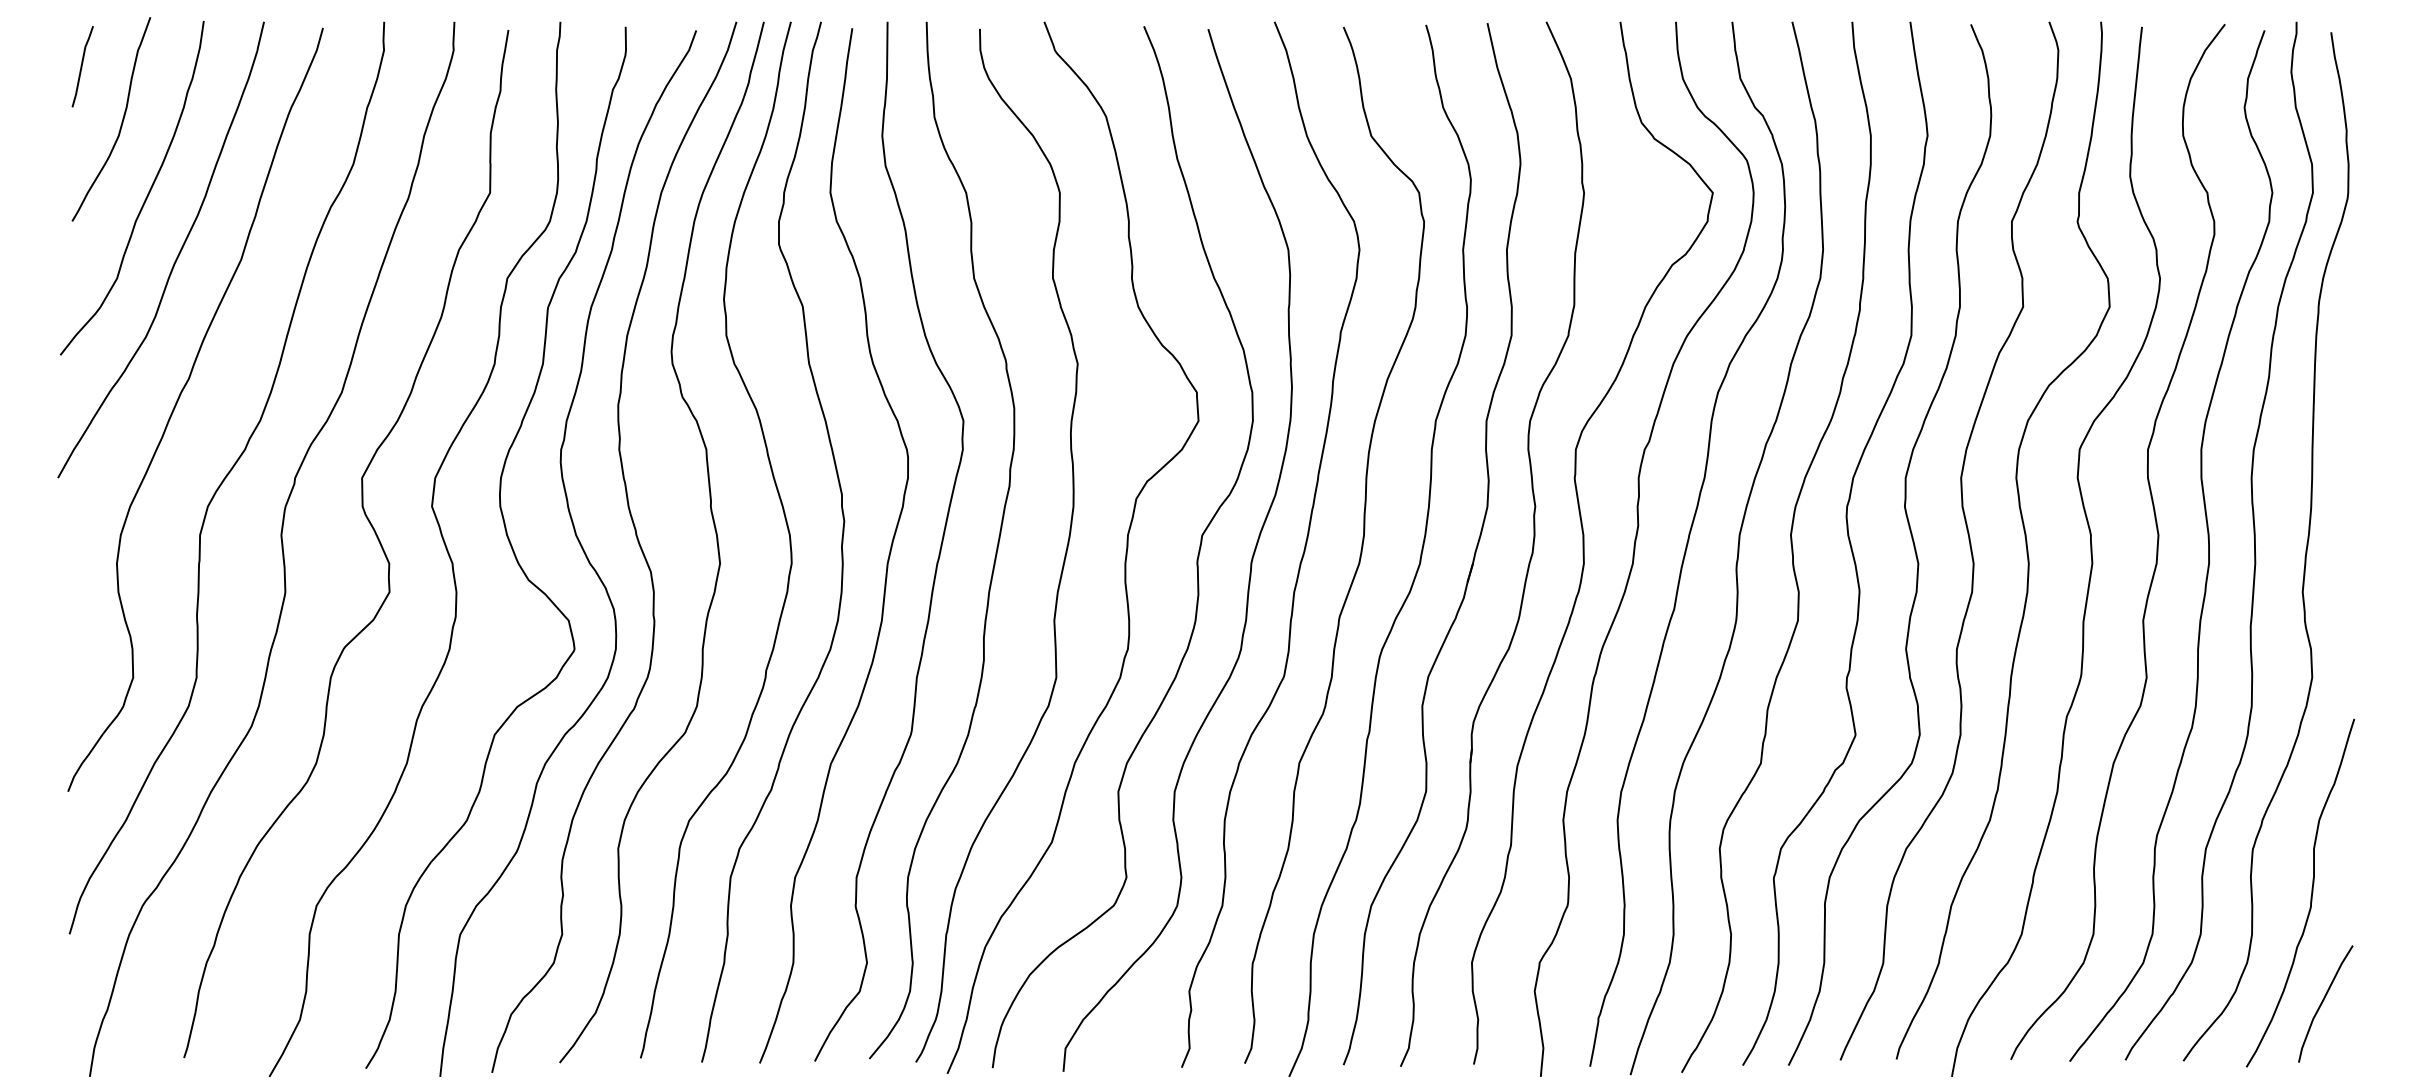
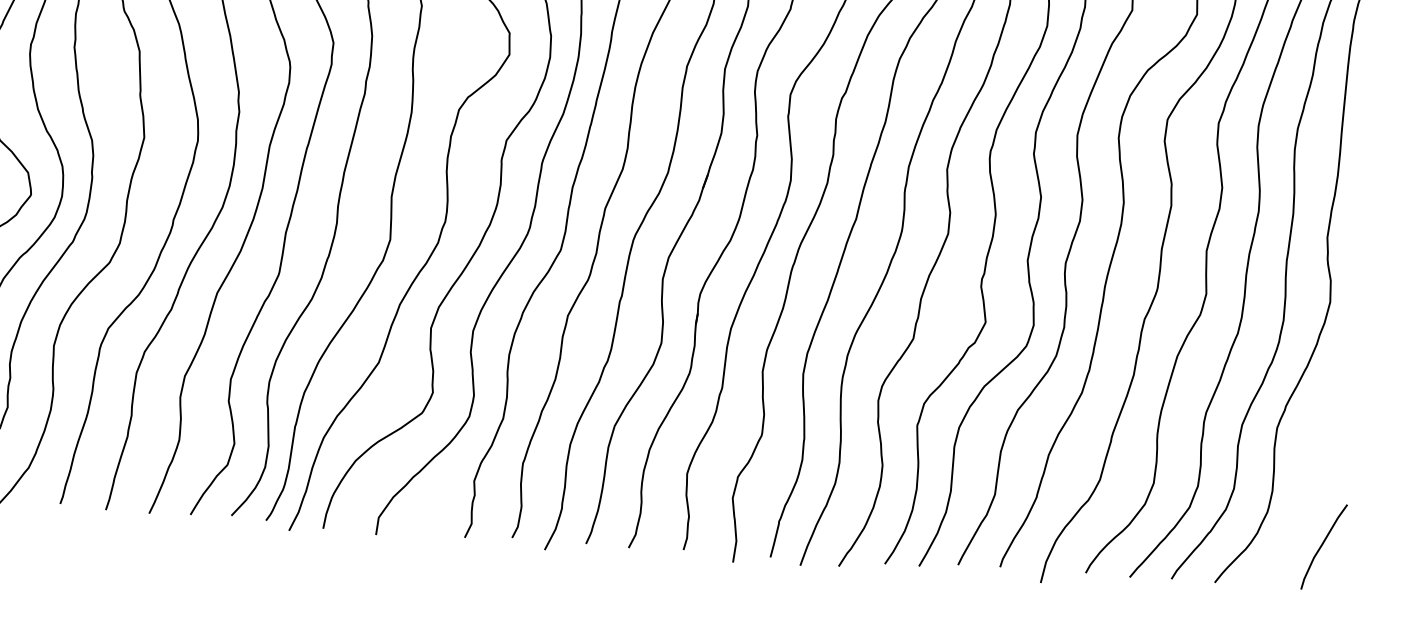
curve: (2310, 896) -> (1318, 465), removed

